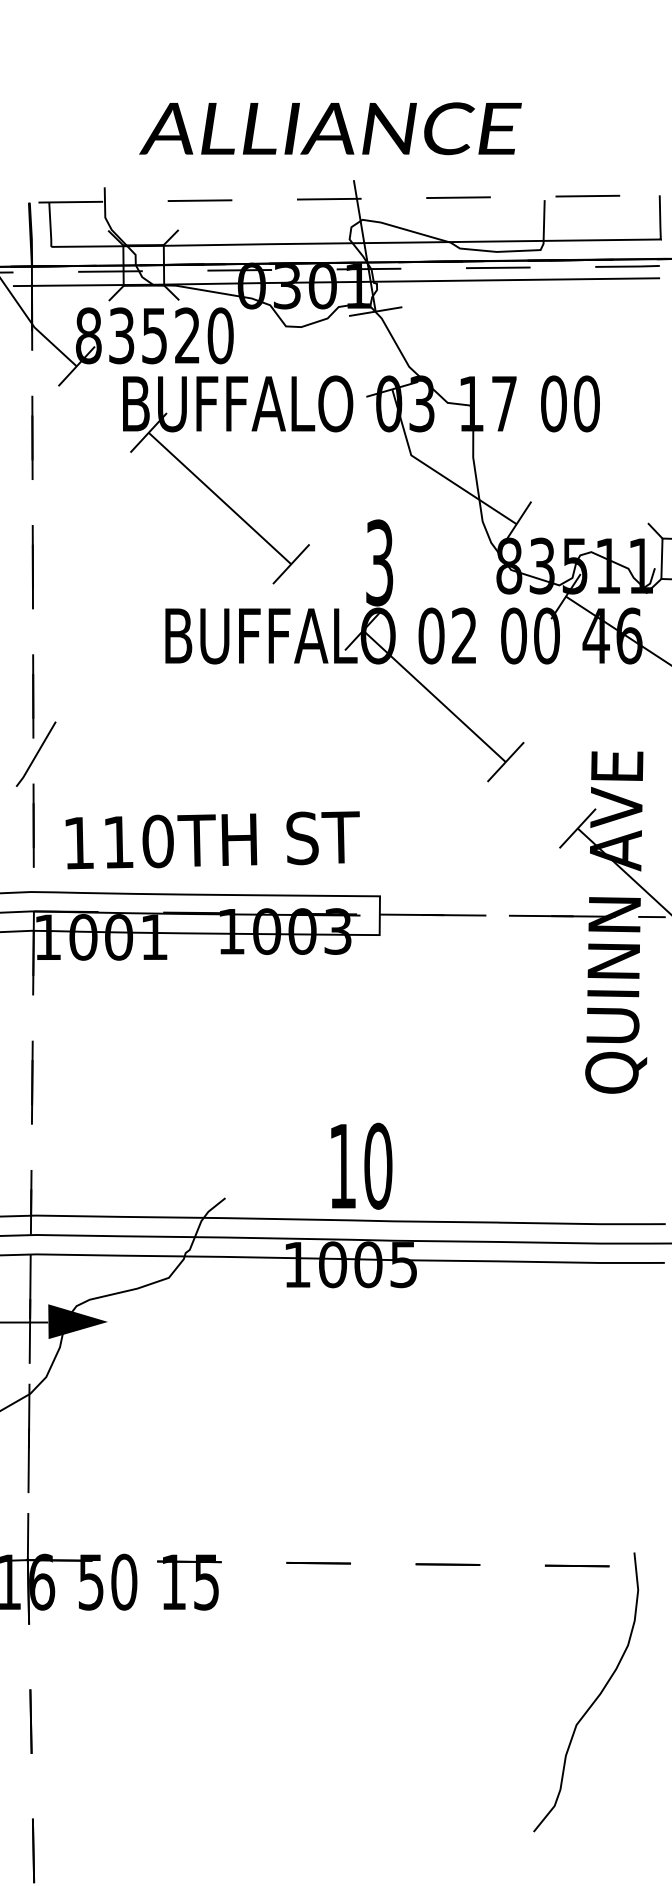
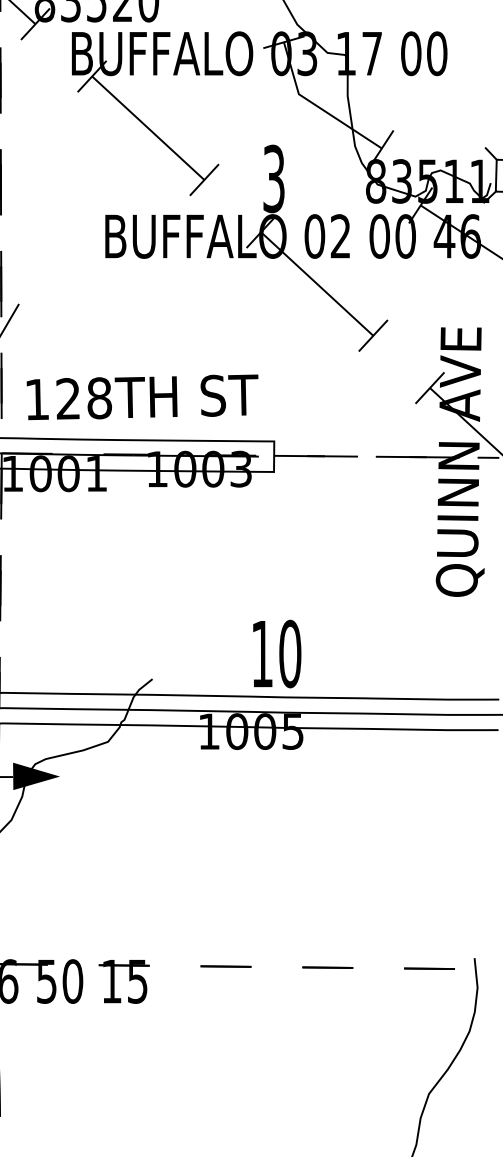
text: (138, 841) -> (84, 398), 110TH -> 128TH
text: (361, 1165) -> (277, 653), moved

